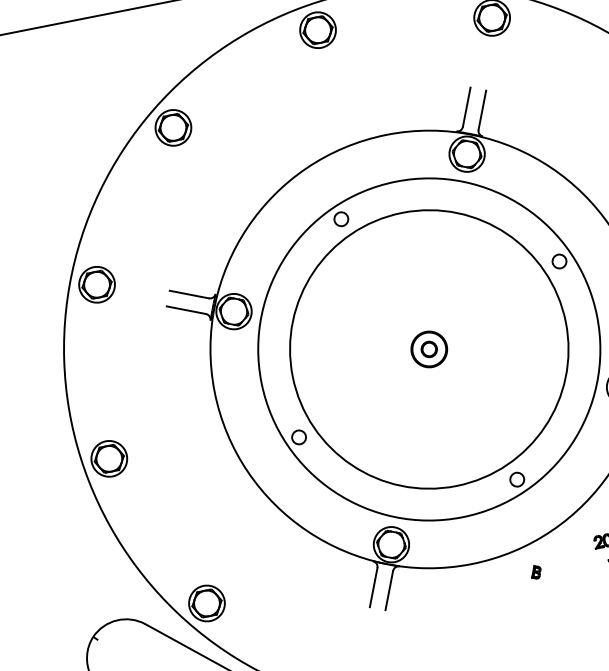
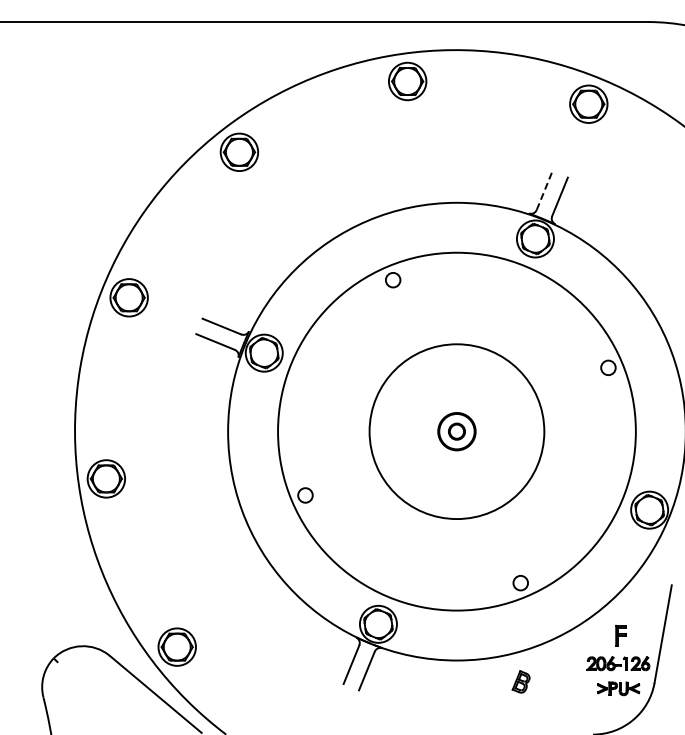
line: (466, 107) -> (544, 190), solid -> dashed
circle: (428, 349) -> (456, 431), size x0.6
part: (536, 571) -> (521, 681), size x1.6

